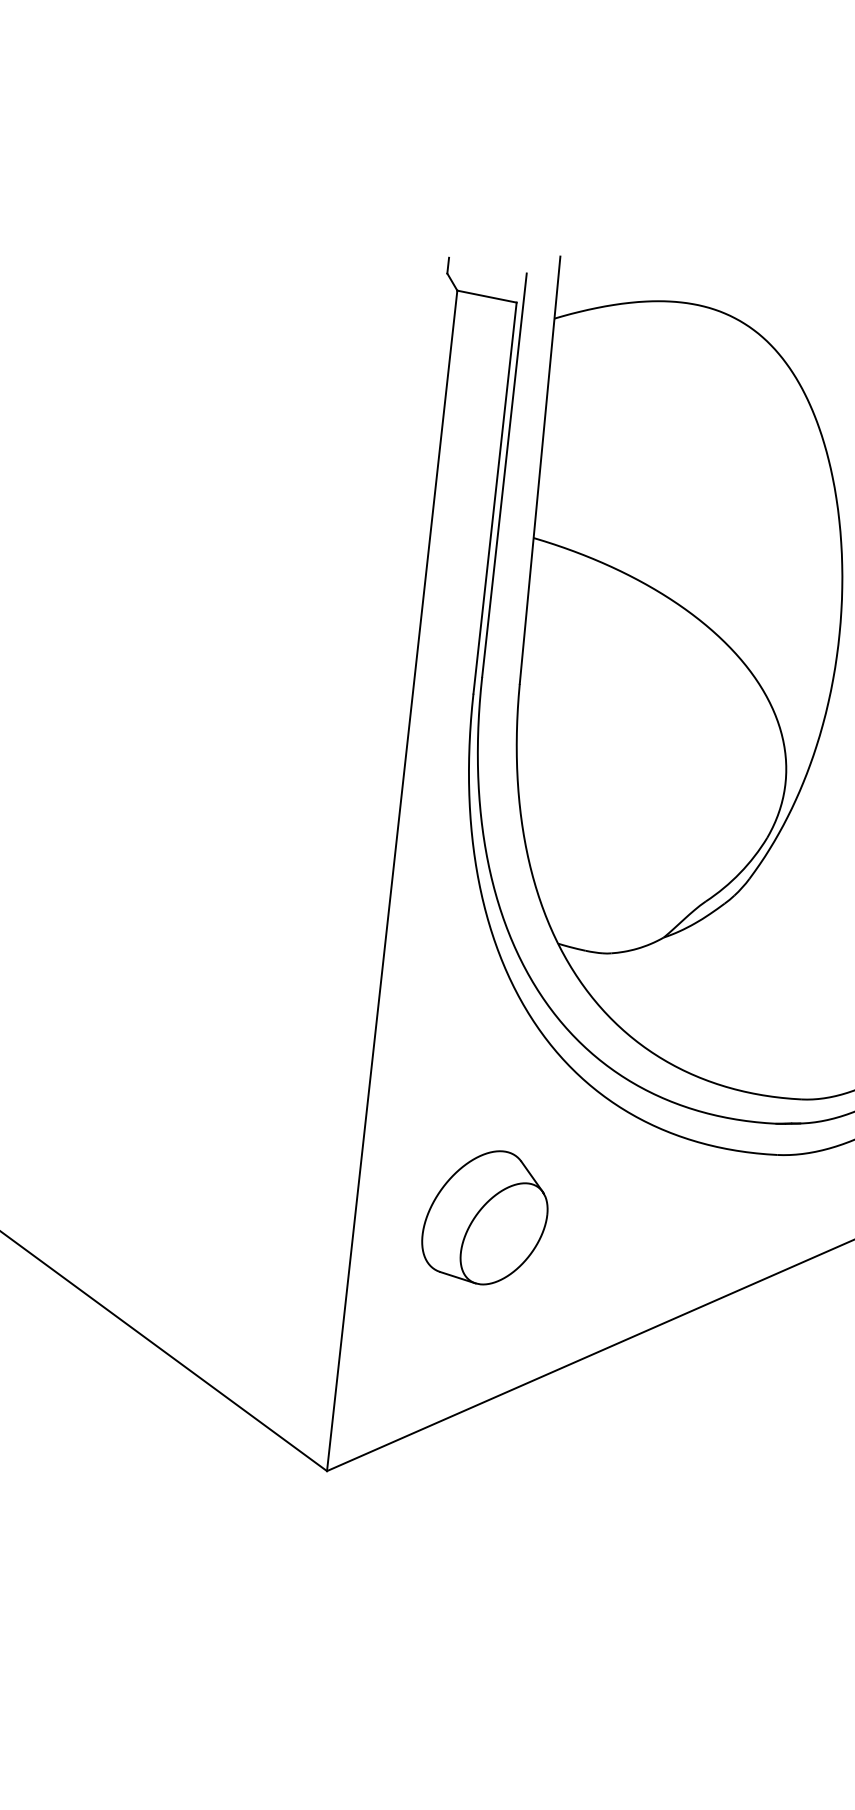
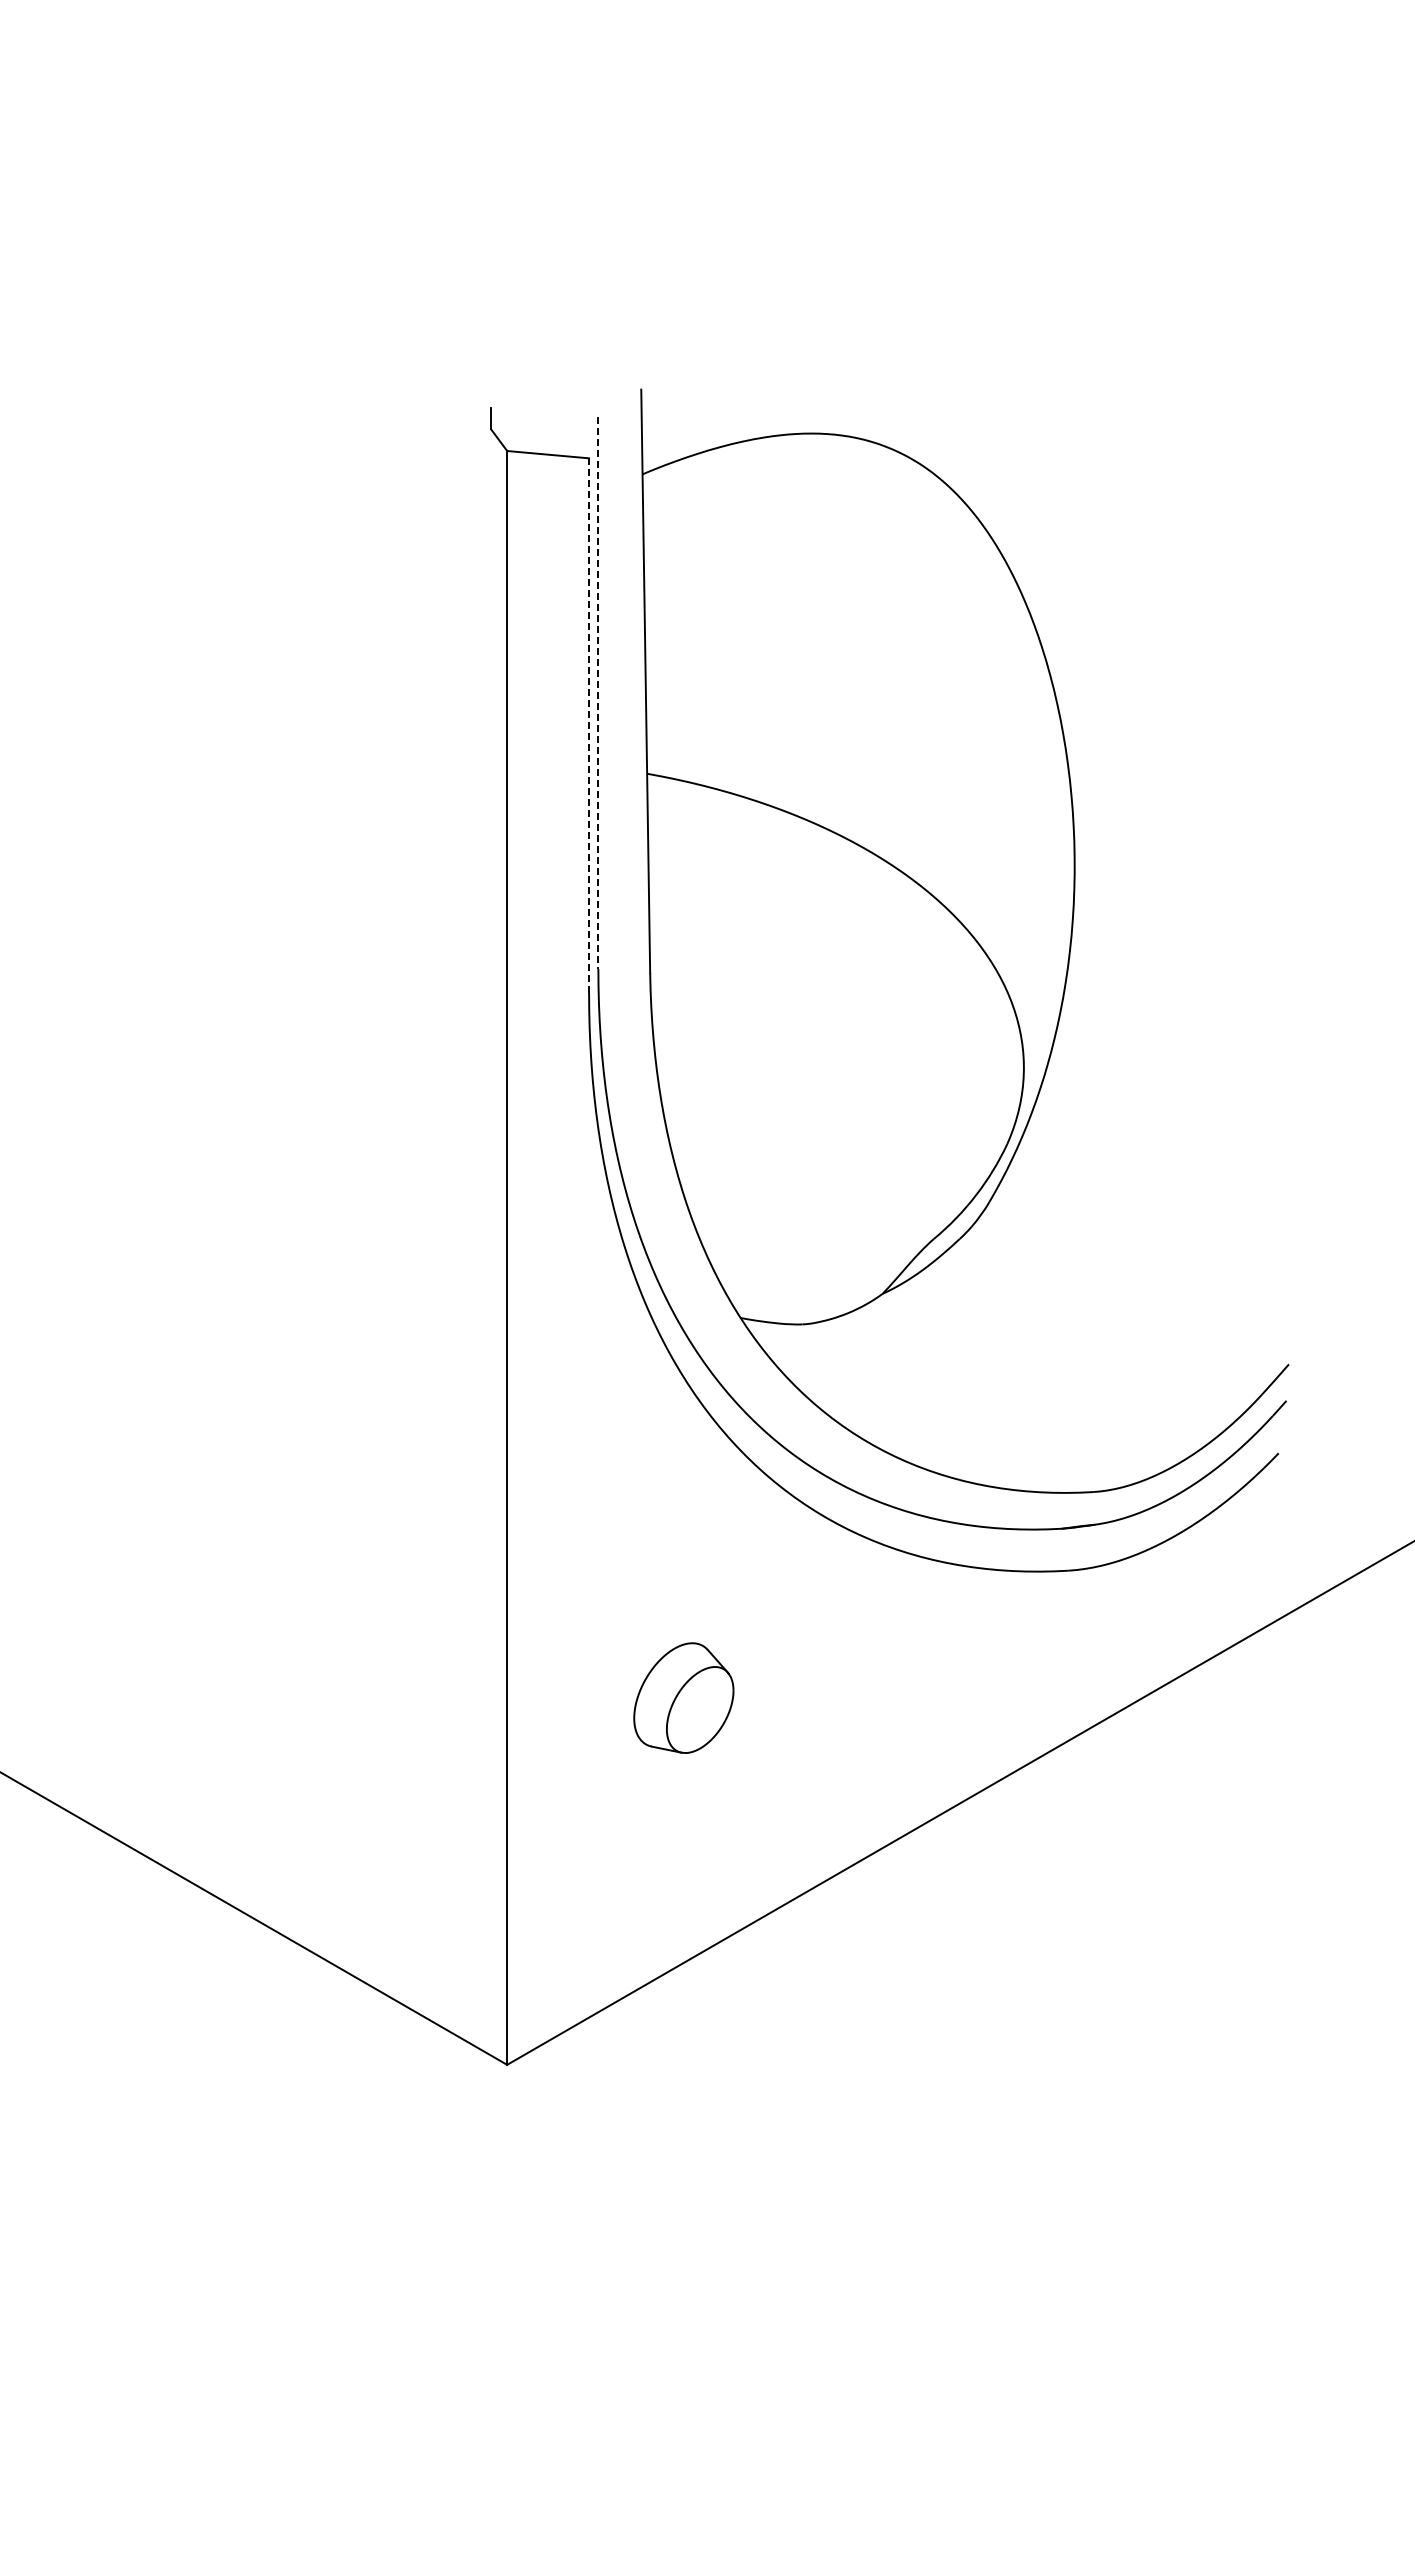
line: (504, 475) -> (598, 693), solid -> dashed
line: (495, 498) -> (589, 725), solid -> dashed
part: (485, 1216) -> (683, 1697), size x0.6

